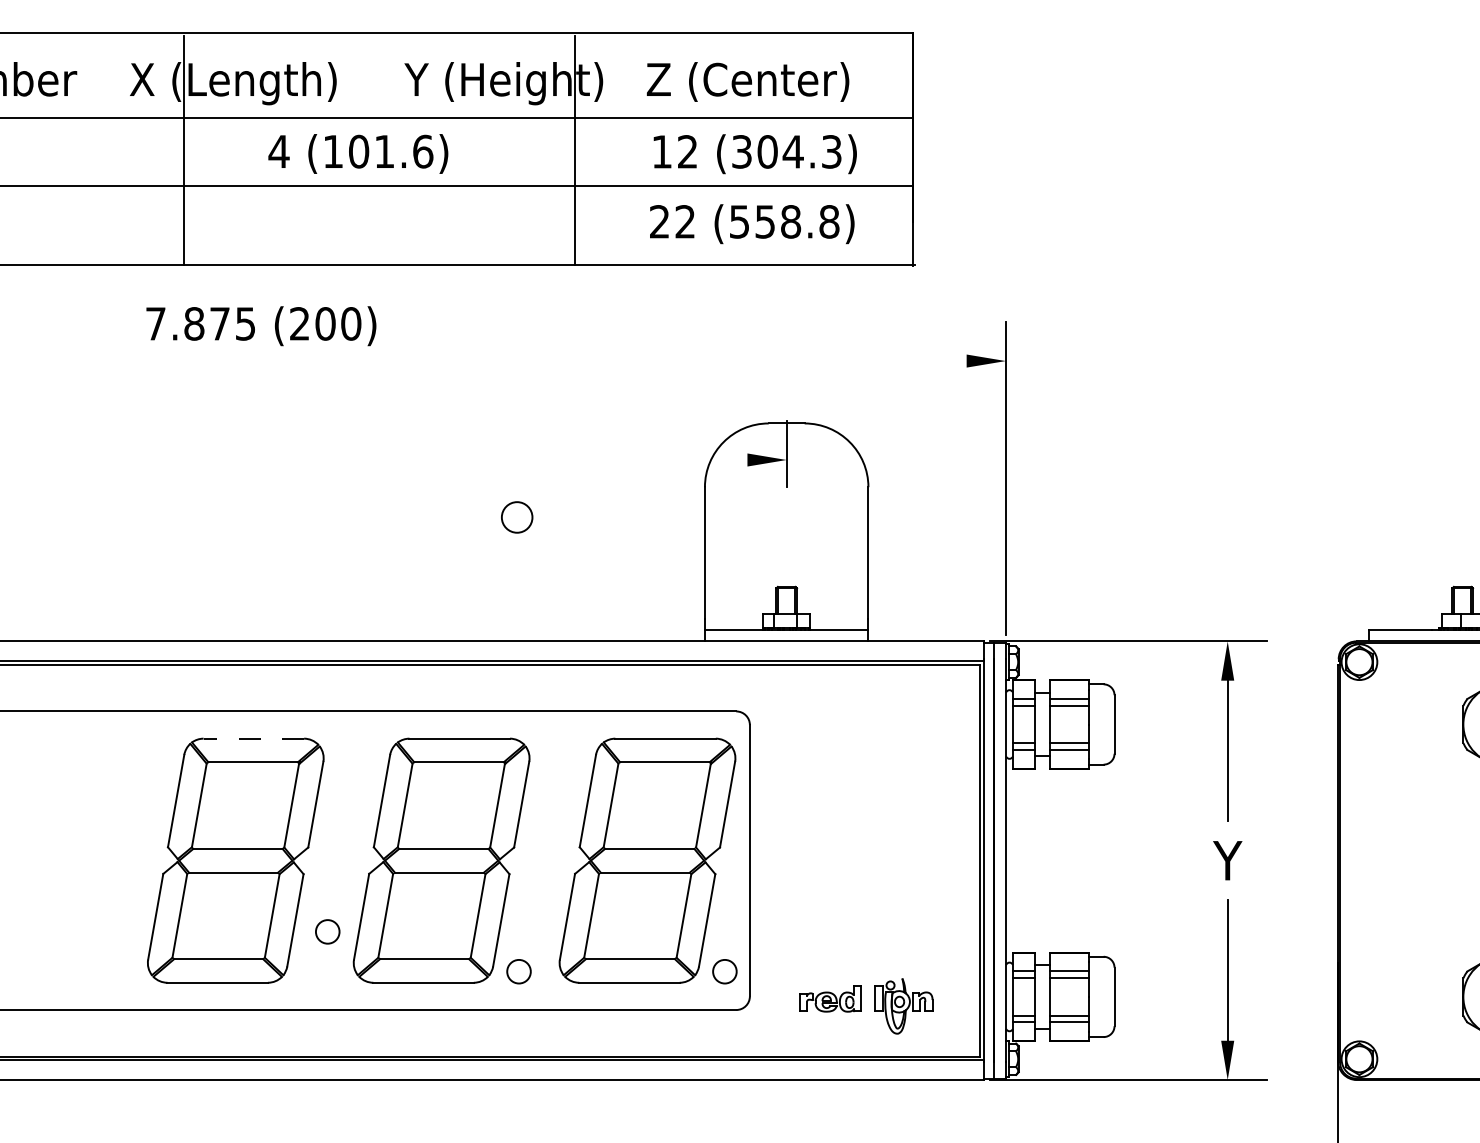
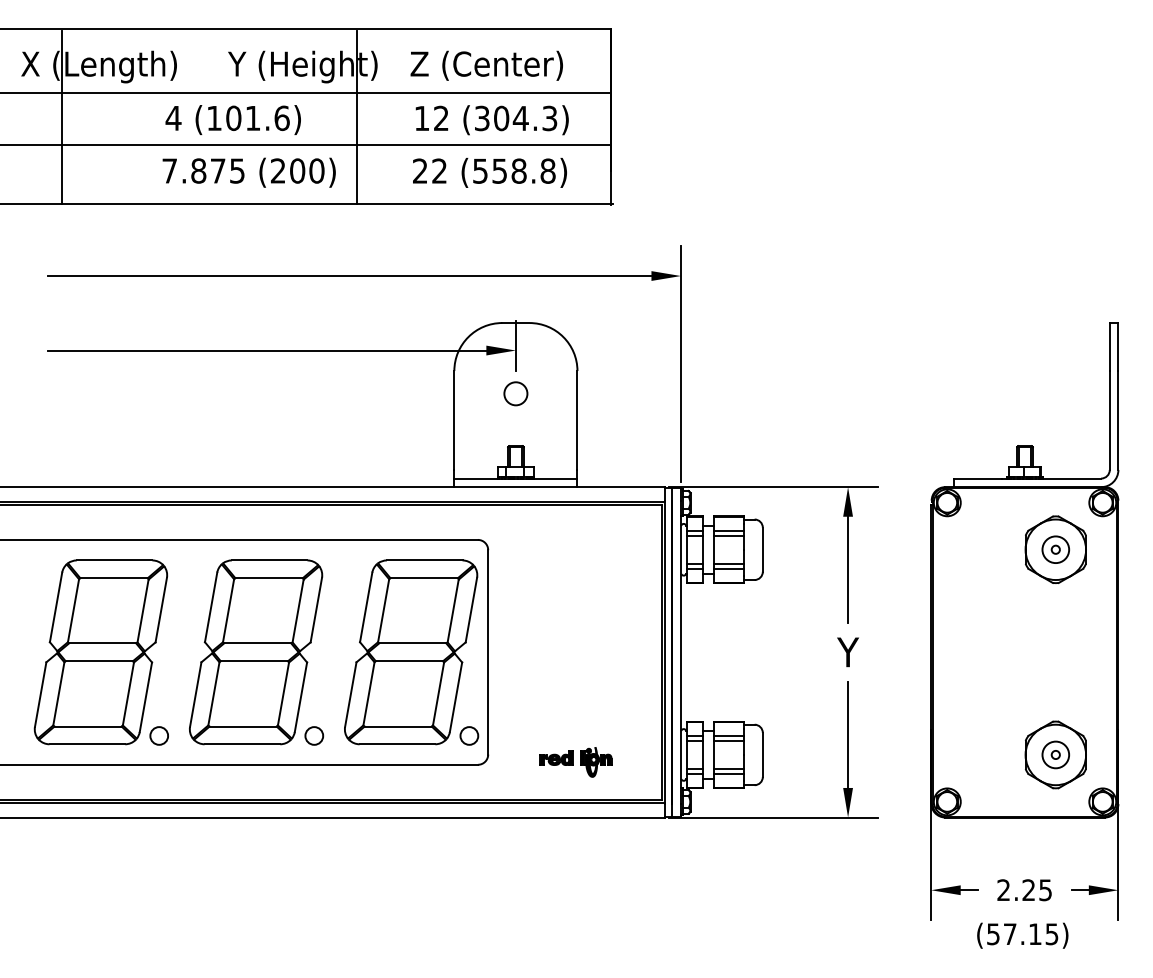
text: (357, 153) -> (232, 119), moved
text: (260, 325) -> (248, 172), moved
line: (565, 361) -> (349, 276), added
line: (456, 459) -> (267, 350), added
circle: (516, 517) -> (515, 393), moved
line: (253, 738) -> (114, 560), dashed -> solid
circle: (326, 931) -> (158, 735), moved
part: (865, 1006) -> (575, 762), size x0.71

